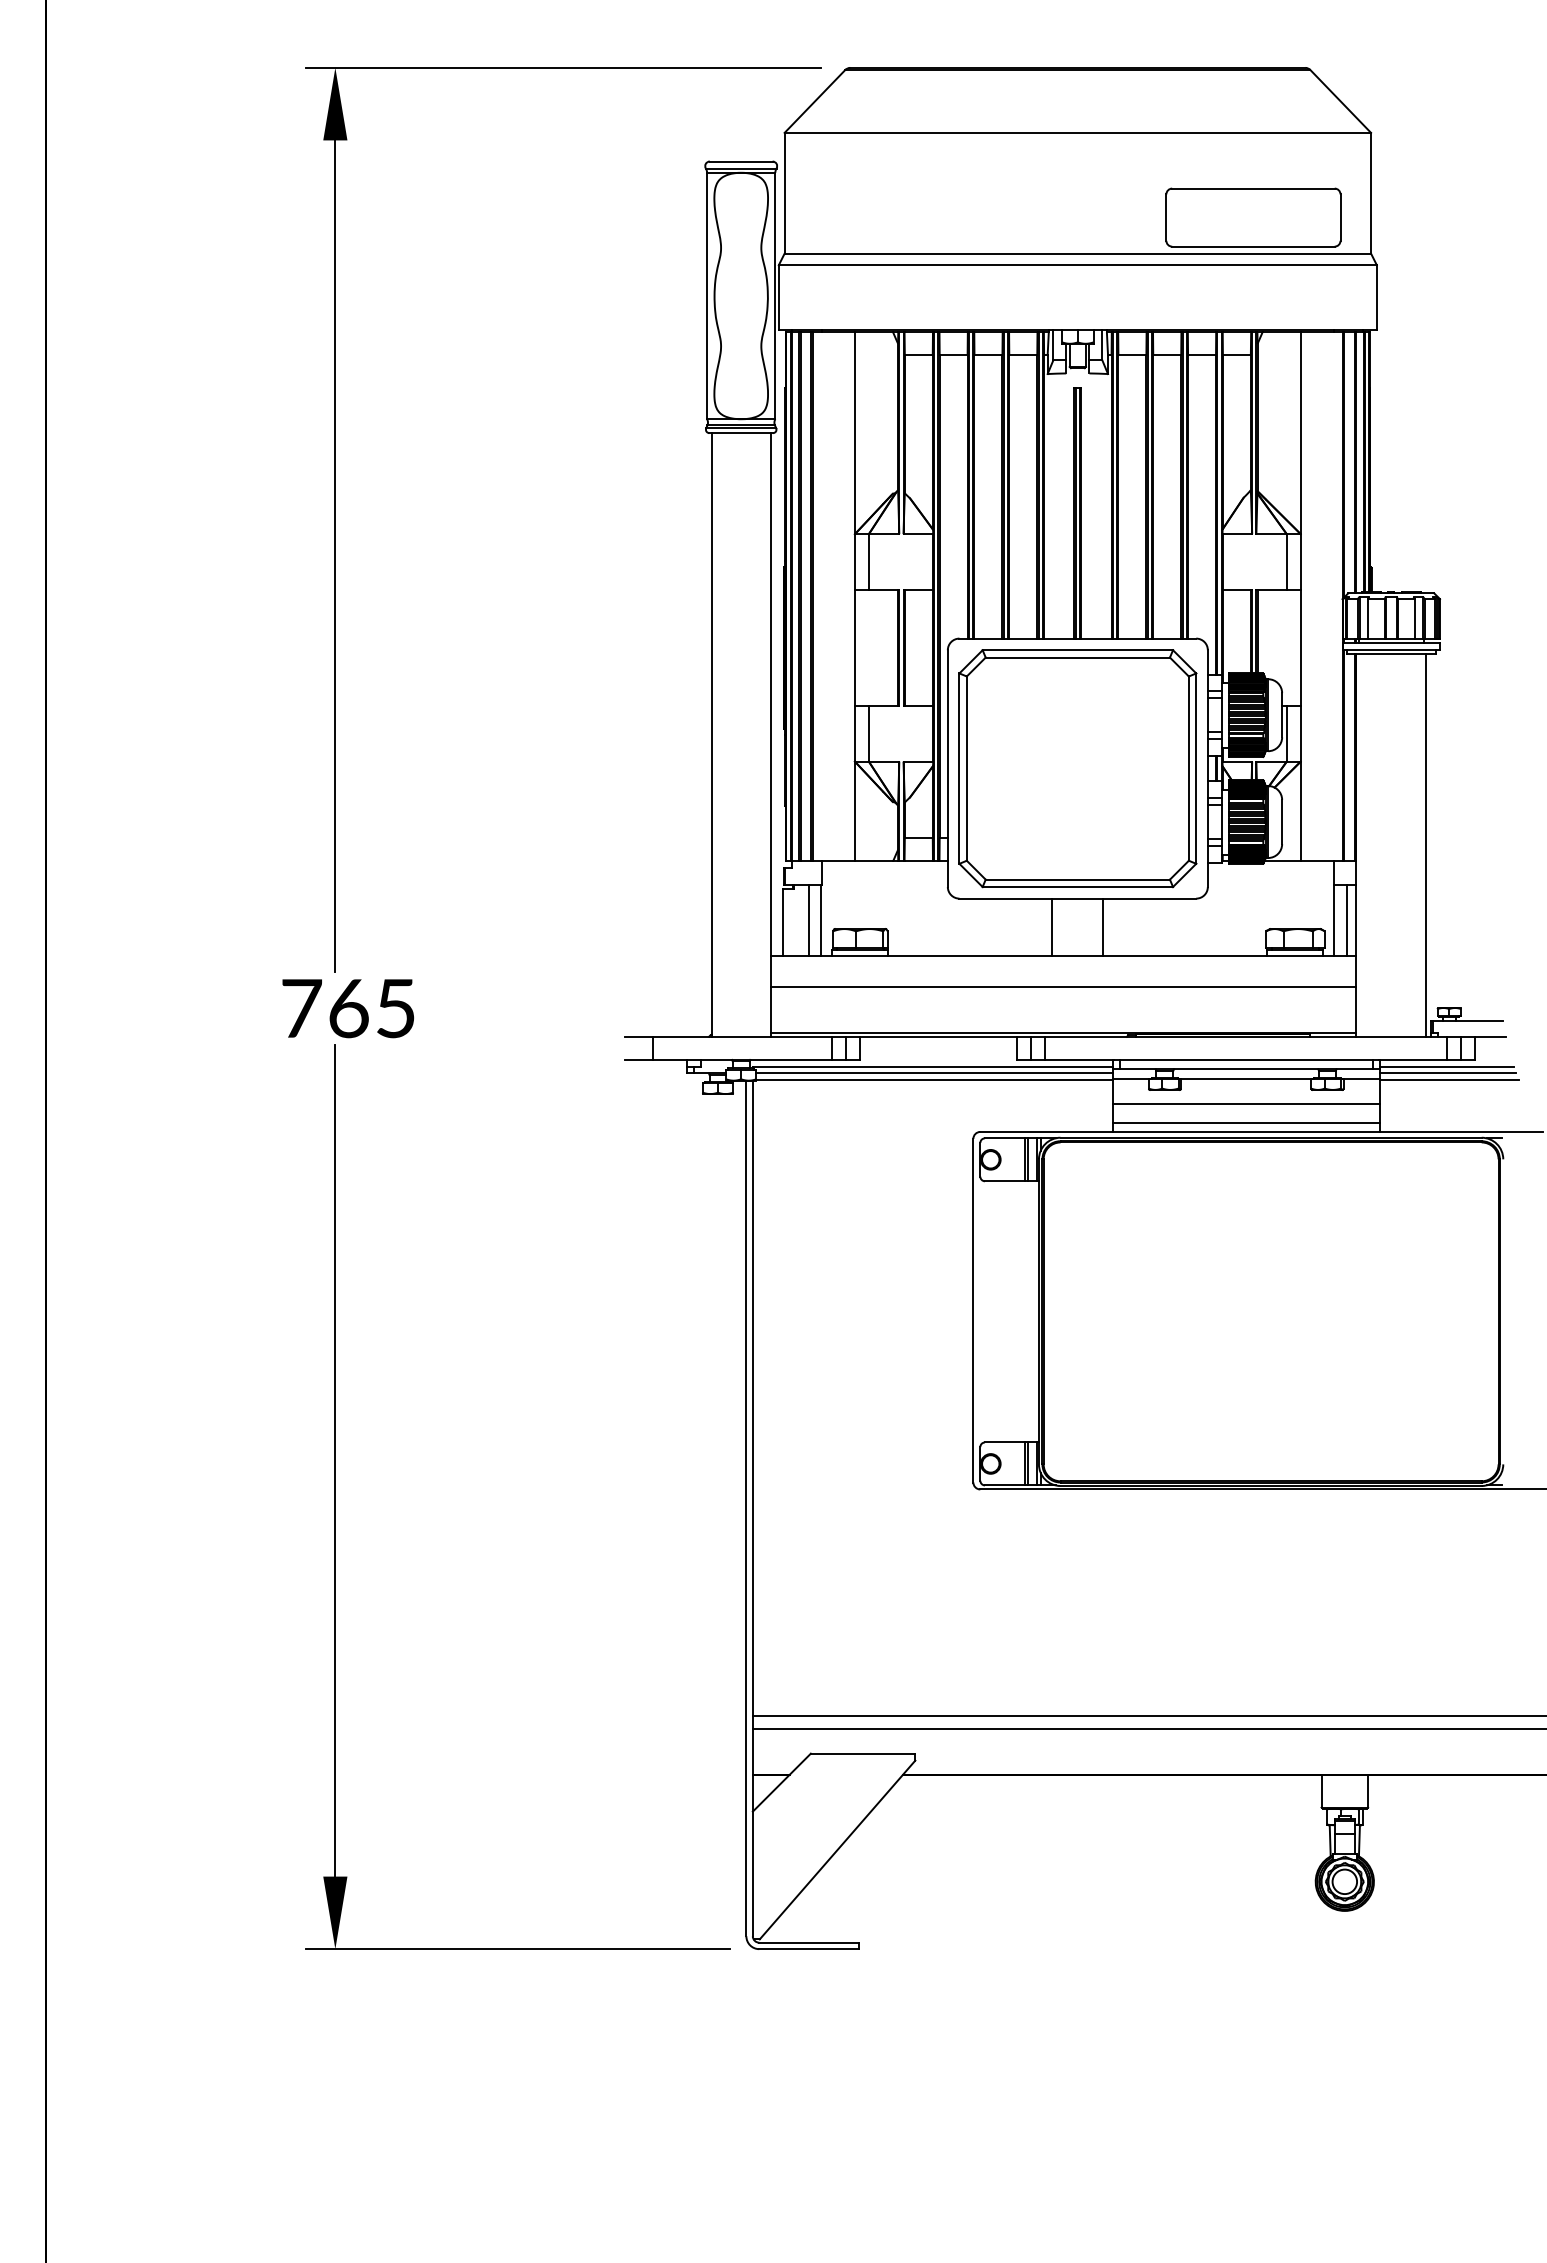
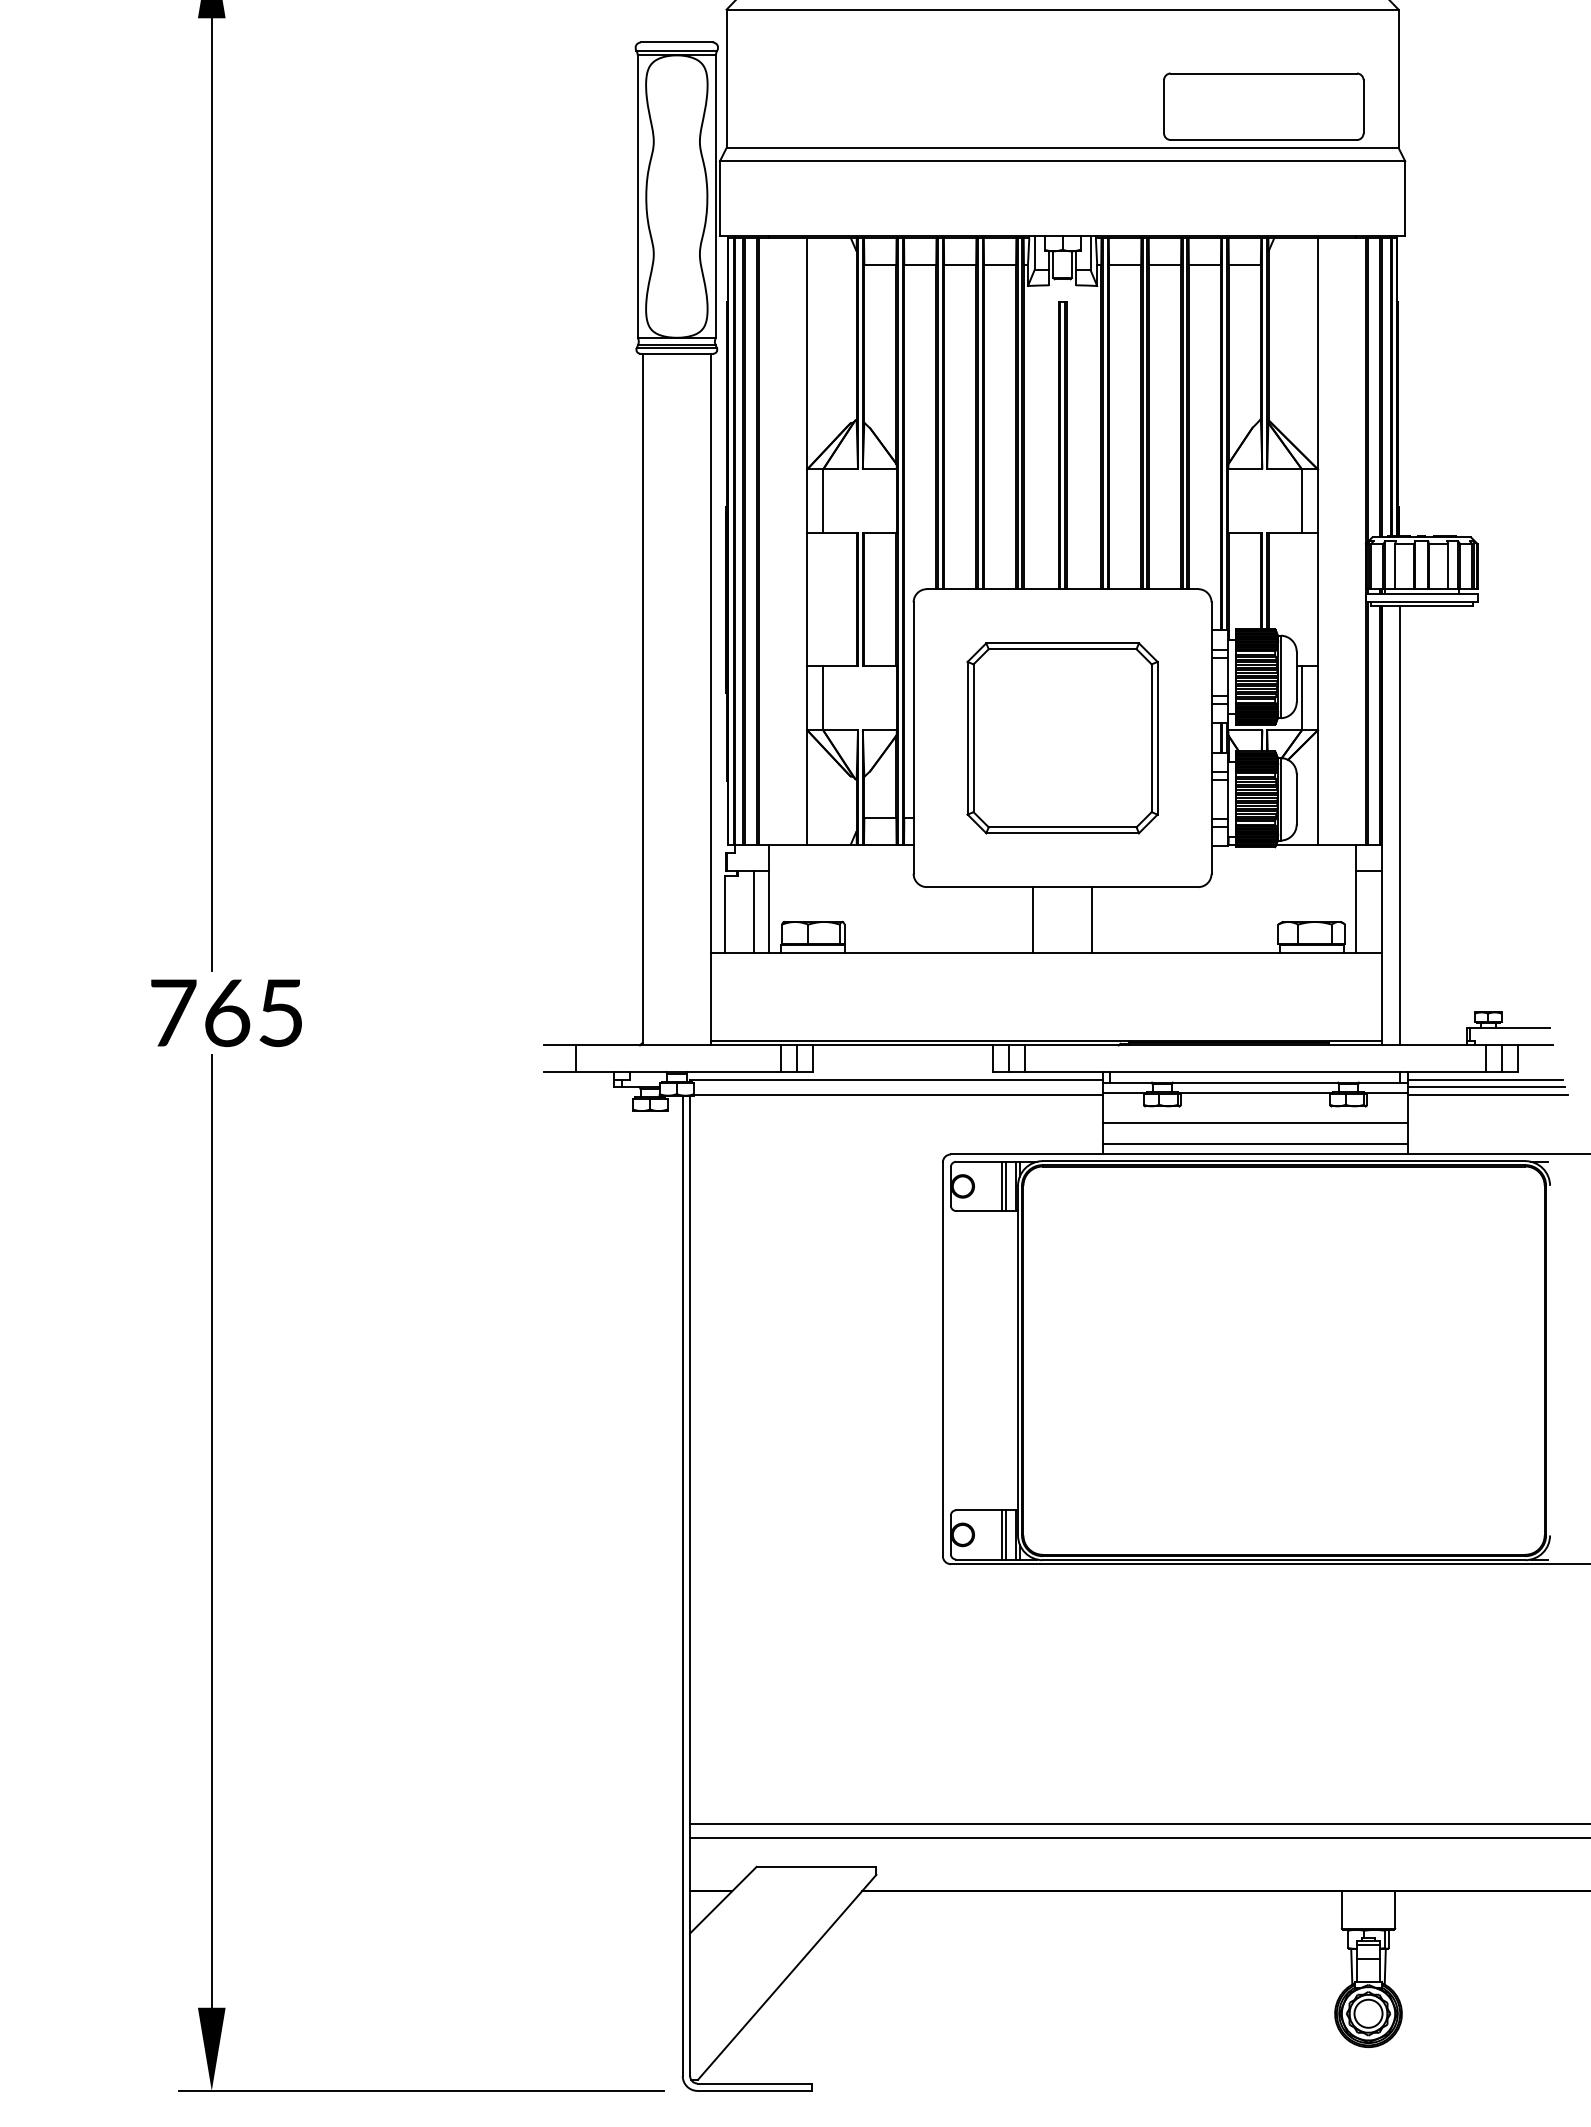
part: (1077, 768) -> (1062, 738), size x0.7
line: (1426, 844) -> (1400, 825), moved
line: (1347, 920) -> (1371, 912), removed
line: (1063, 986) -> (1046, 987), removed
line: (934, 1073) -> (898, 1087), removed

